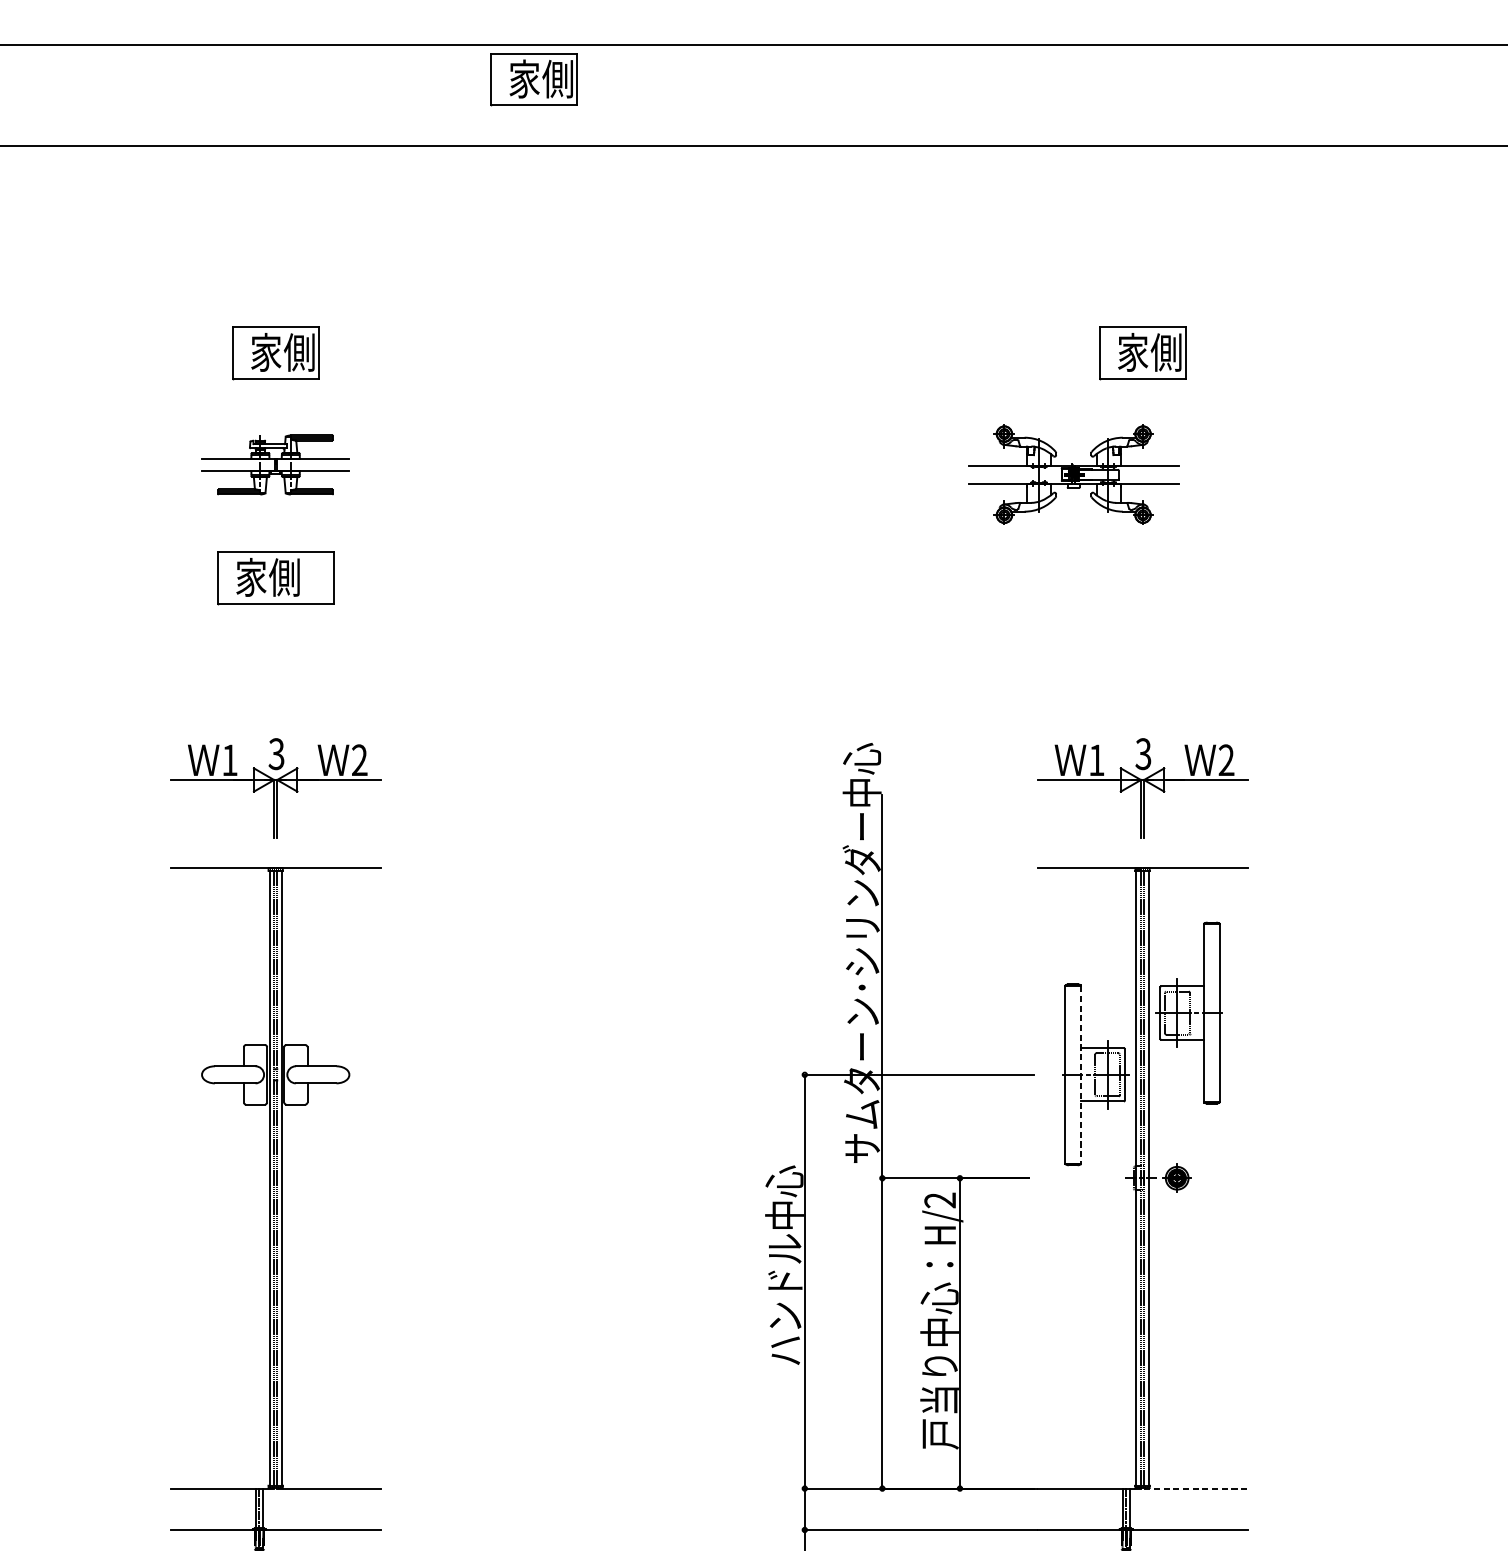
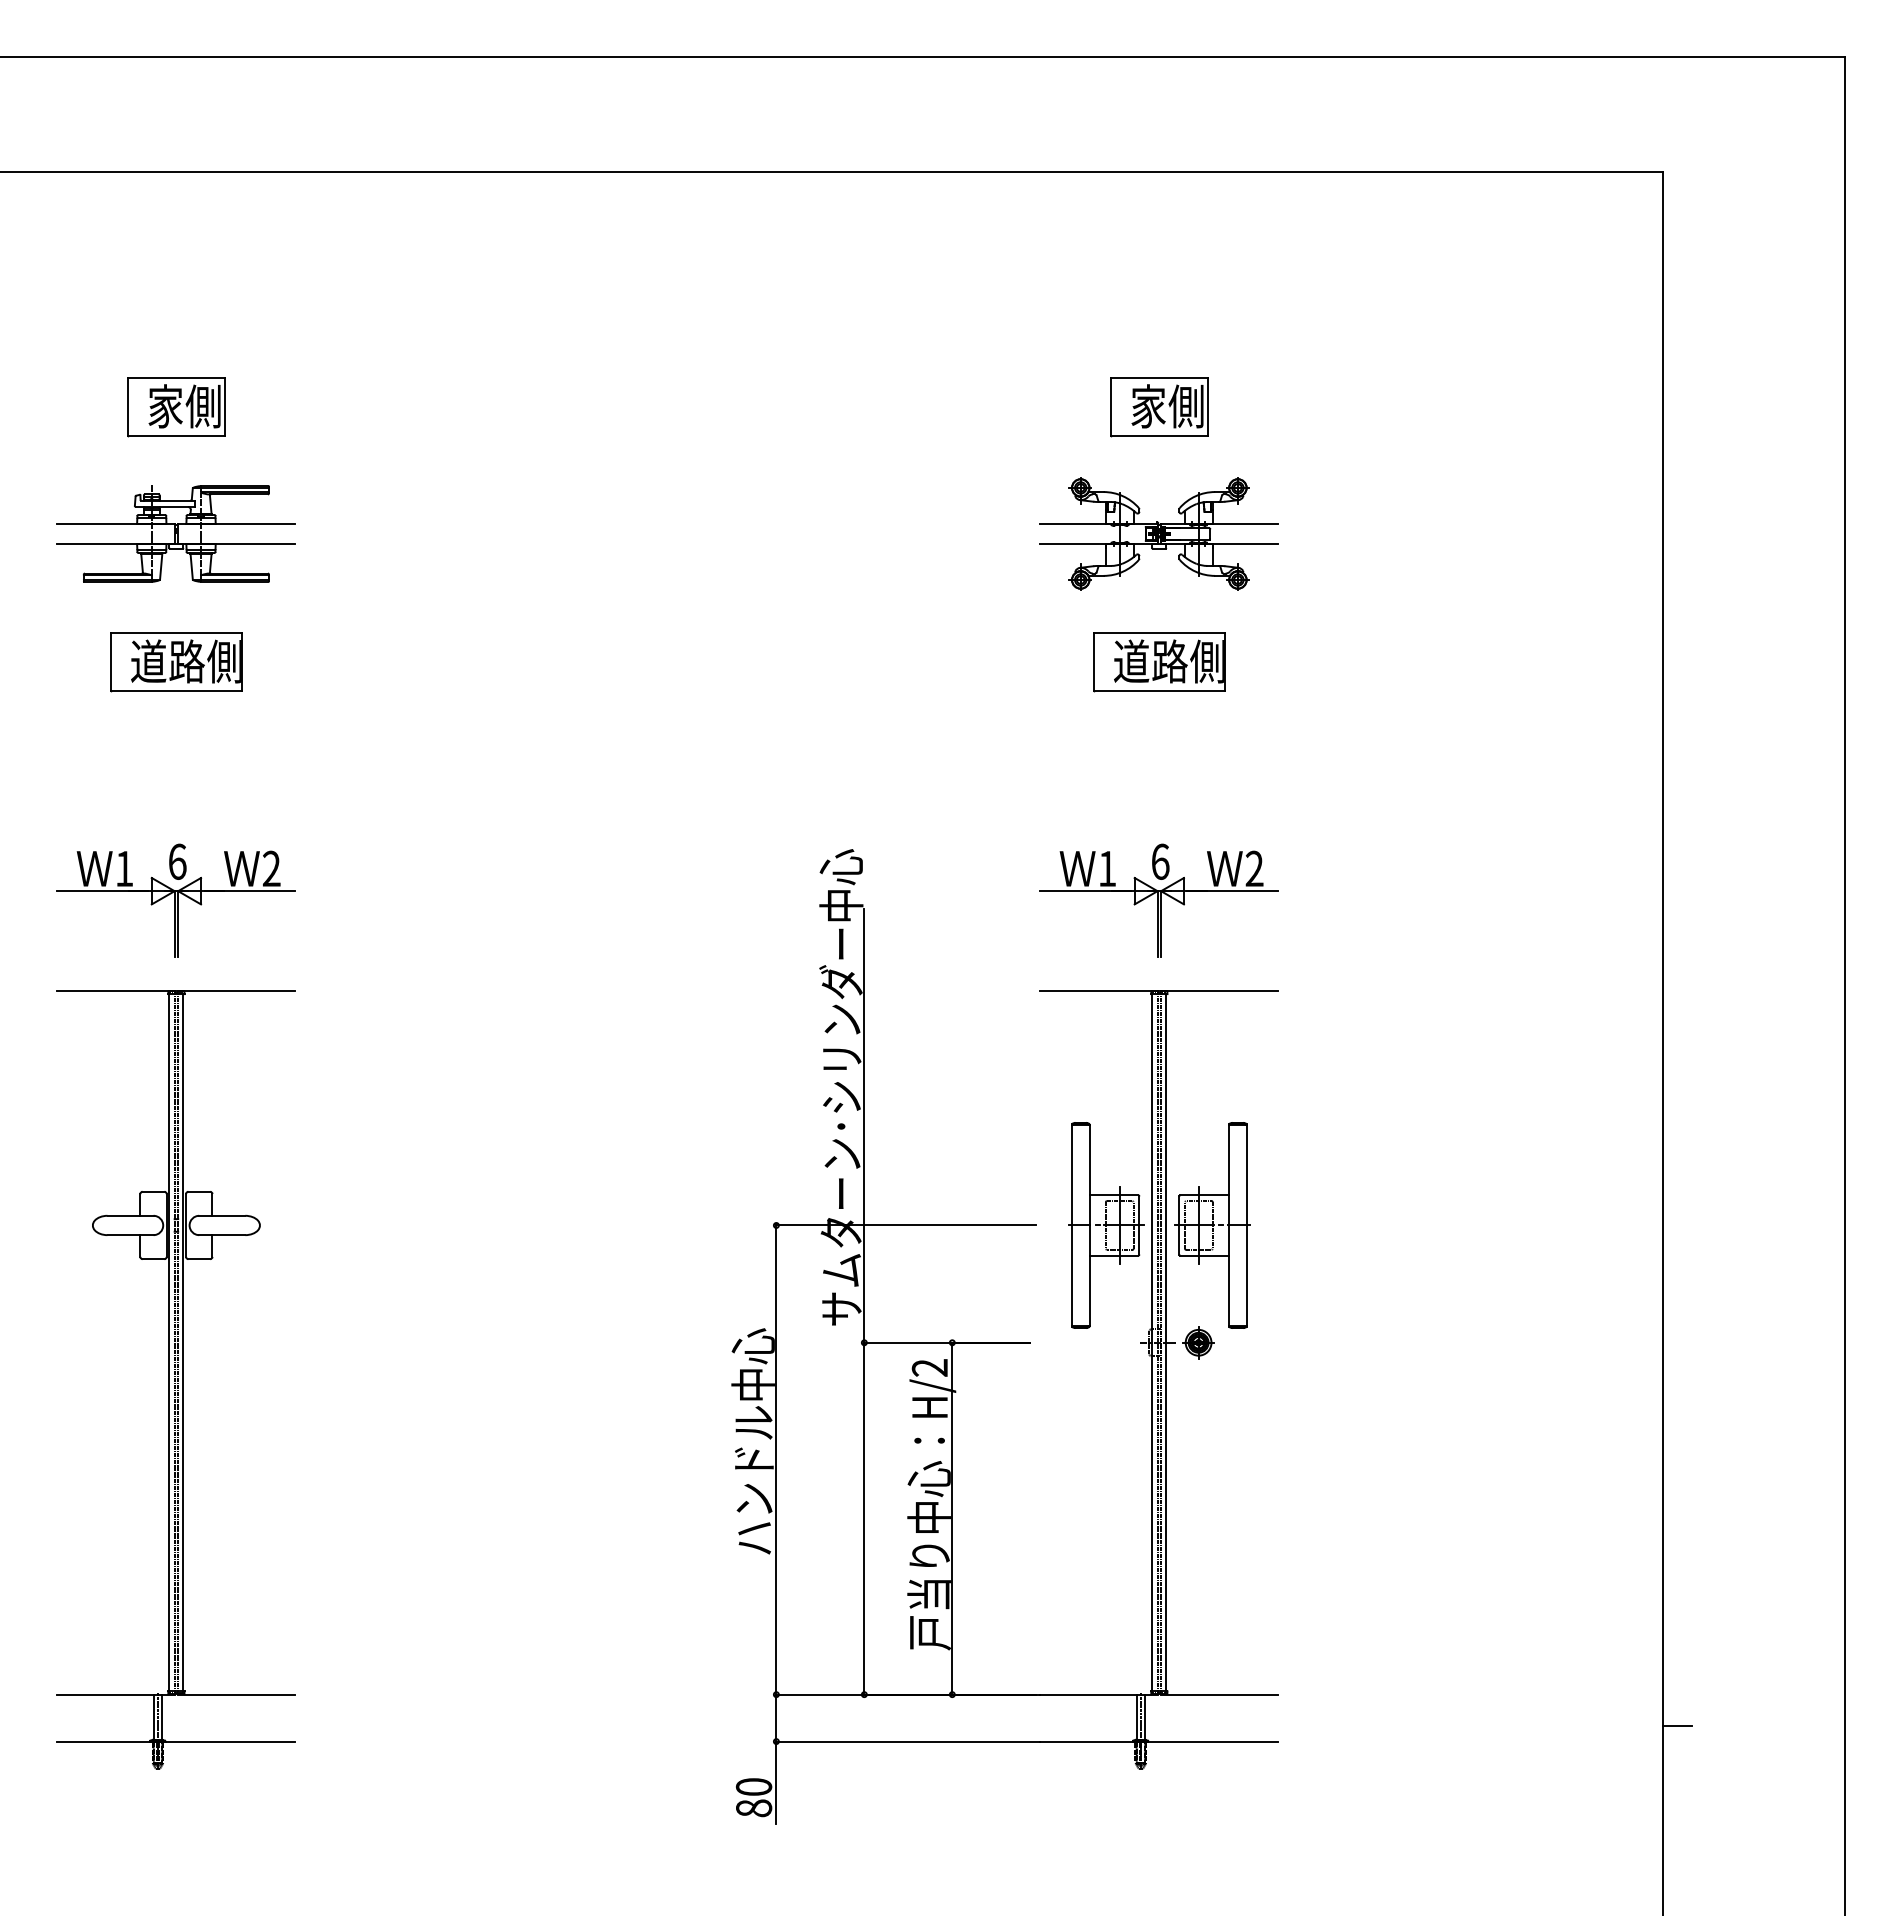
part: (534, 80) -> (469, 97), removed
part: (274, 464) -> (175, 533), size x1.43
part: (1073, 474) -> (1158, 533), moved
text: (283, 577) -> (185, 661), 家側 -> 道路側
part: (1142, 578) -> (1159, 662), added
text: (276, 753) -> (177, 861), 3 -> 6
text: (1143, 753) -> (1160, 861), 3 -> 6
part: (1189, 1013) -> (1212, 1225), moved
line: (1080, 1074) -> (1089, 1225), dashed -> solid
line: (1195, 1488) -> (1219, 1694), dashed -> solid

